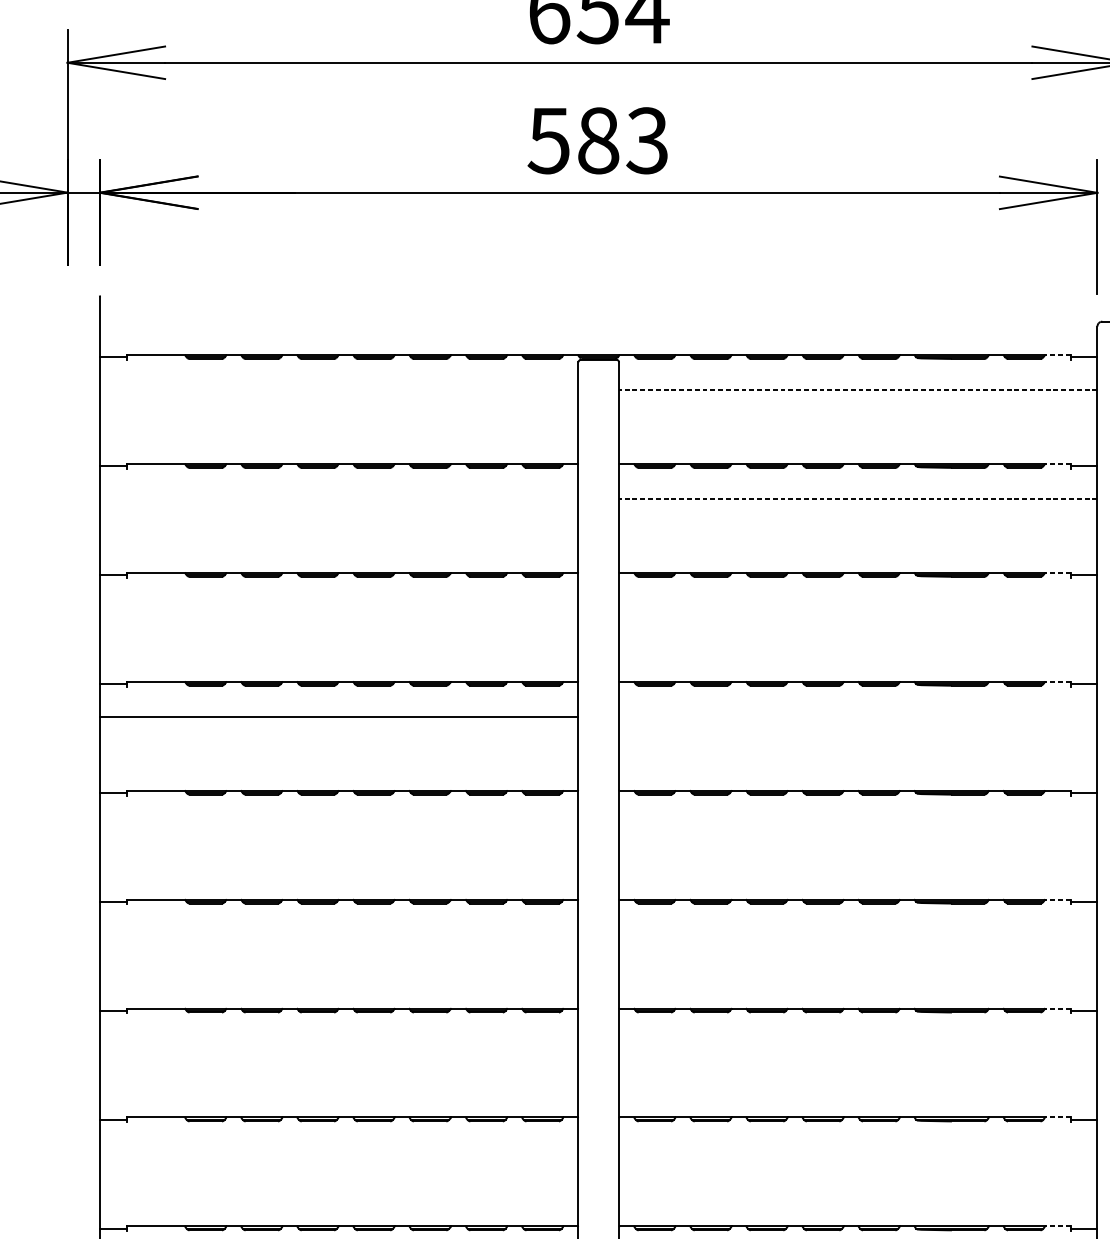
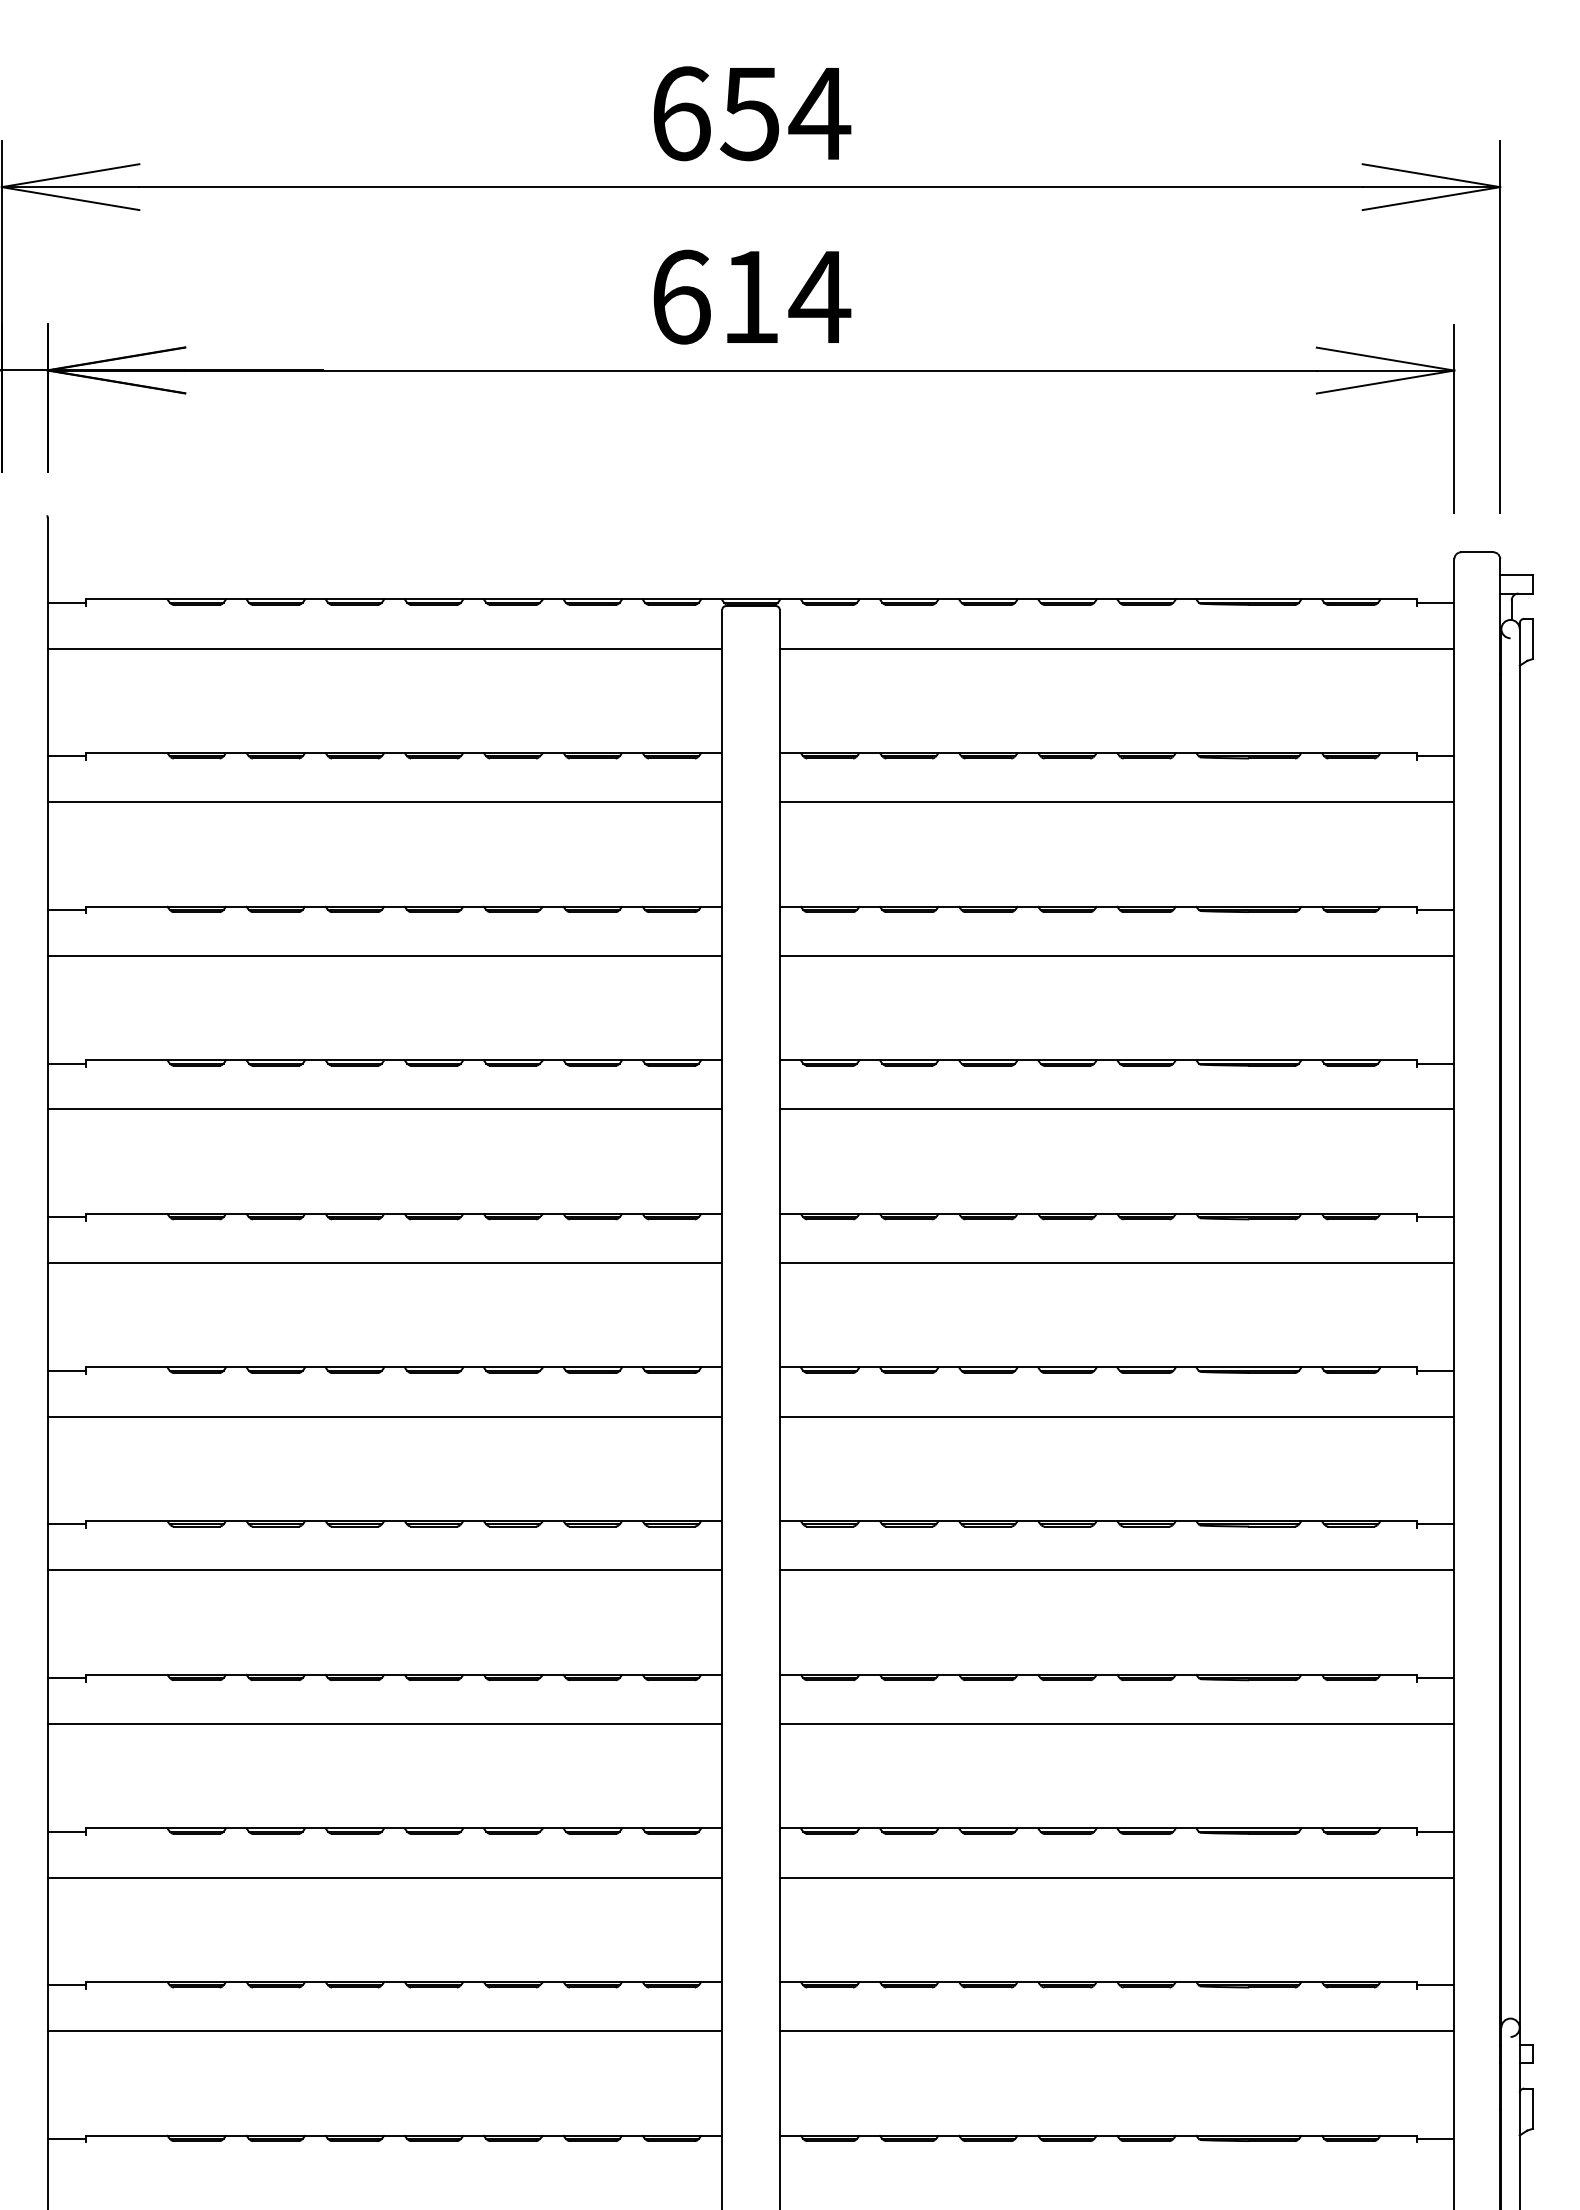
text: (598, 140) -> (750, 296), 583 -> 614
line: (1057, 355) -> (1398, 599), dashed -> solid
line: (338, 389) -> (384, 648), added
line: (857, 389) -> (1116, 648), dashed -> solid
line: (1057, 463) -> (1398, 752), dashed -> solid
line: (338, 499) -> (384, 802), added
line: (857, 499) -> (1116, 802), dashed -> solid
line: (1057, 572) -> (1398, 906), dashed -> solid
line: (338, 607) -> (384, 955), added
line: (857, 607) -> (1116, 955), added
line: (1057, 681) -> (1398, 1060), dashed -> solid
line: (857, 716) -> (1116, 1109), added
line: (338, 825) -> (384, 1263), added
line: (857, 825) -> (1116, 1263), added
line: (1057, 899) -> (1398, 1367), dashed -> solid
line: (338, 934) -> (384, 1416), added
line: (857, 934) -> (1116, 1416), added
line: (1057, 1008) -> (1398, 1521), dashed -> solid
line: (338, 1043) -> (384, 1570), added
line: (857, 1043) -> (1116, 1570), added
line: (1057, 1117) -> (1398, 1674), dashed -> solid
line: (338, 1152) -> (384, 1723), added
line: (857, 1152) -> (1116, 1723), added
line: (1057, 1226) -> (1398, 1828), dashed -> solid

